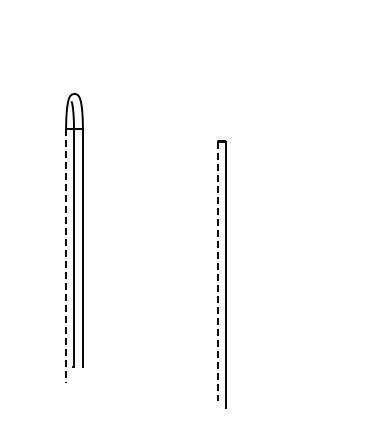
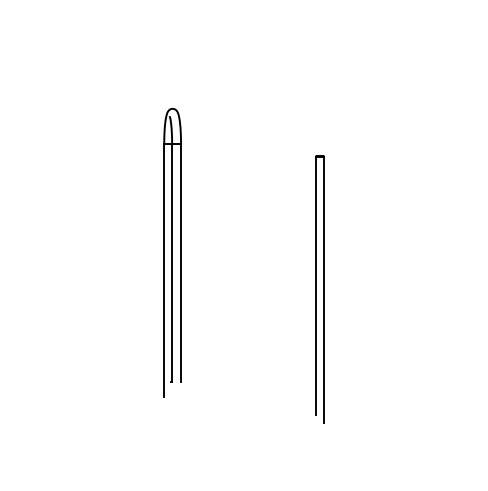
line: (66, 255) -> (164, 270), dashed -> solid
line: (218, 271) -> (316, 286), dashed -> solid

